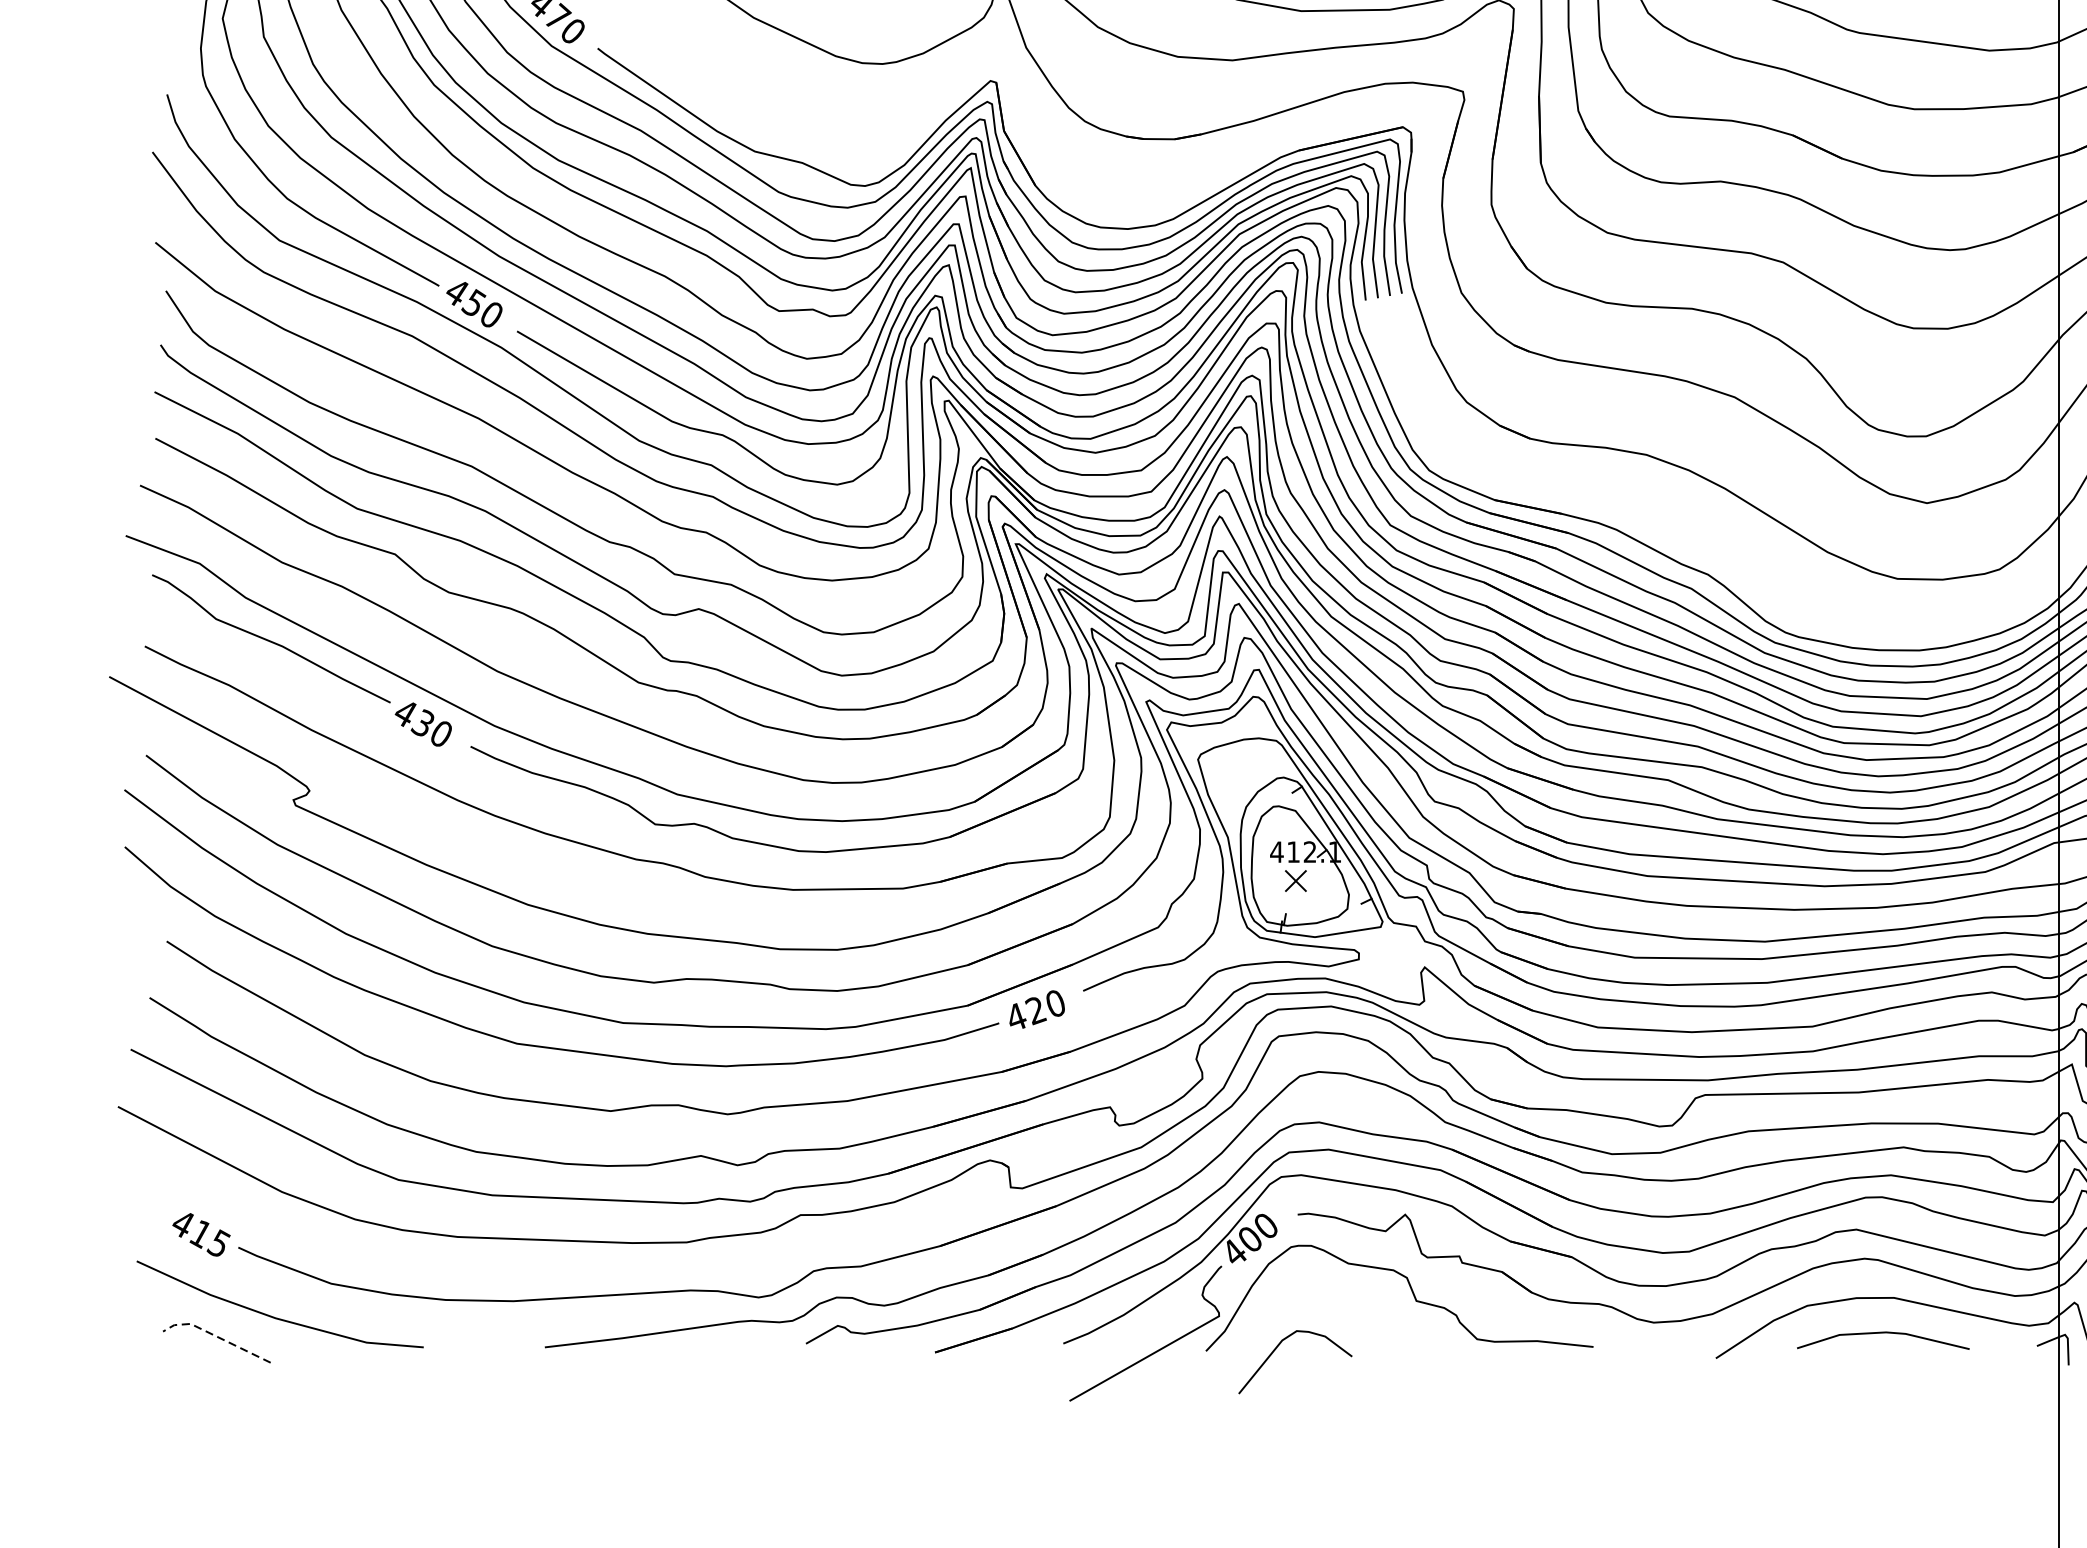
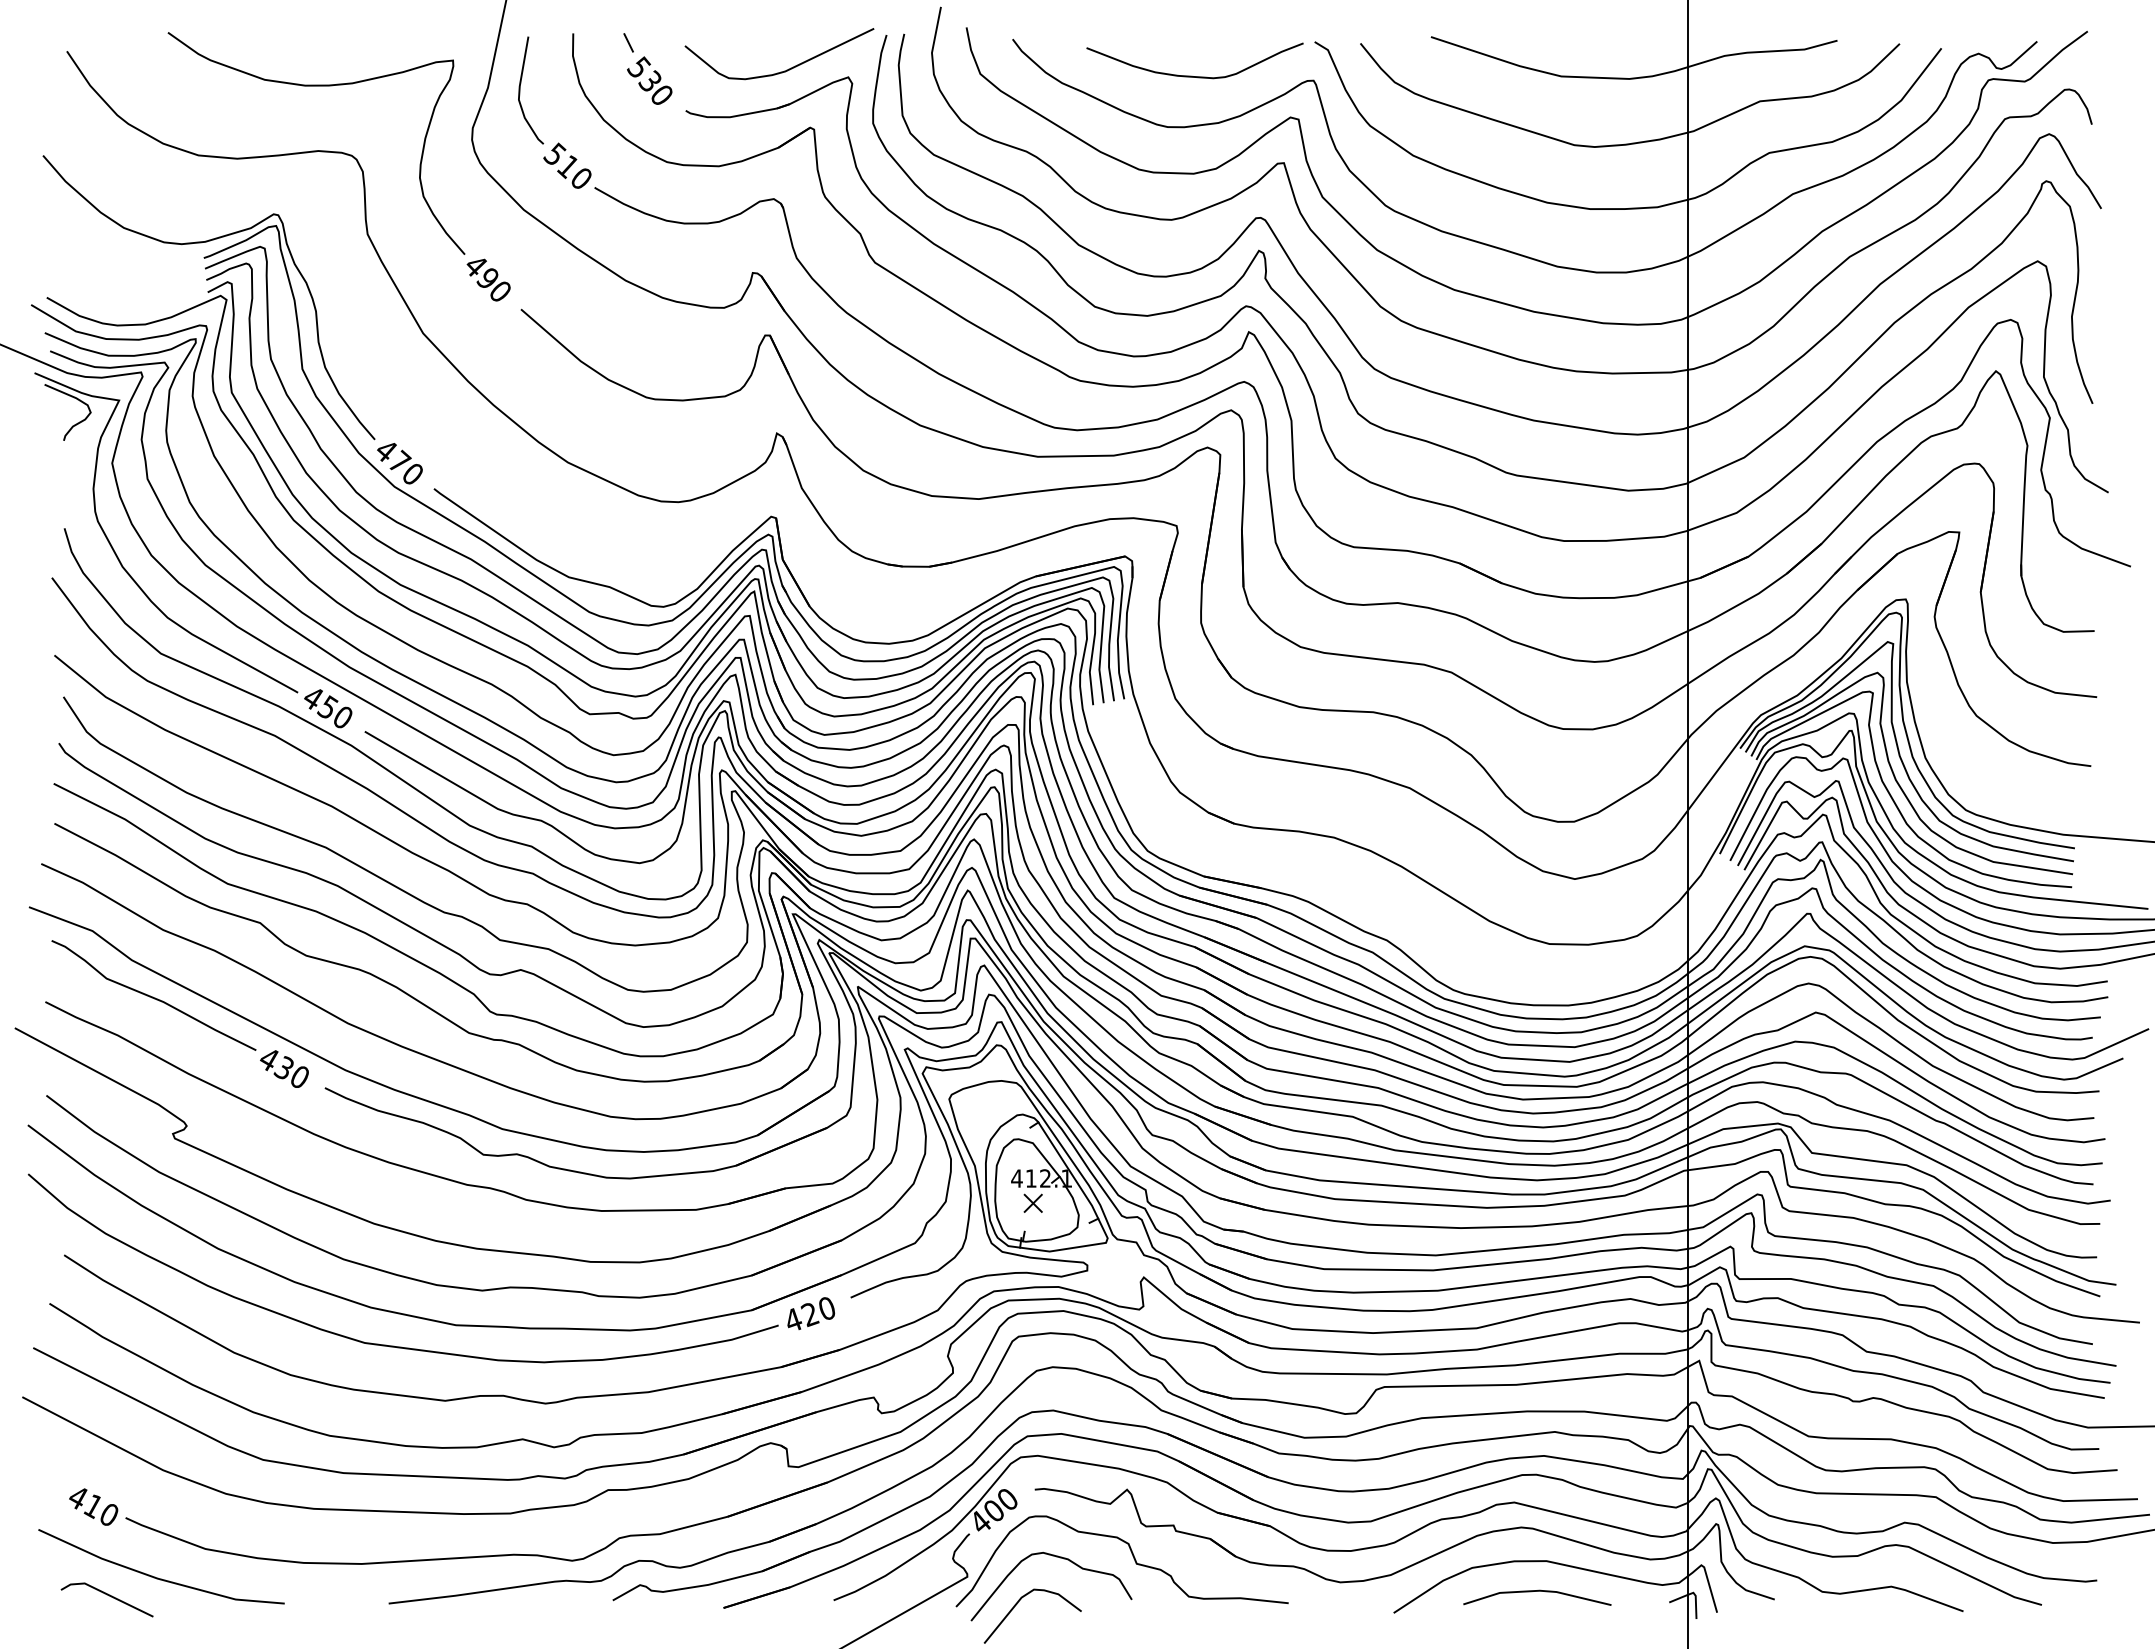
text: (218, 1242) -> (108, 1513), 415 -> 410
curve: (1327, 1294) -> (1060, 1558), added
line: (216, 1335) -> (106, 1593), dashed -> solid

